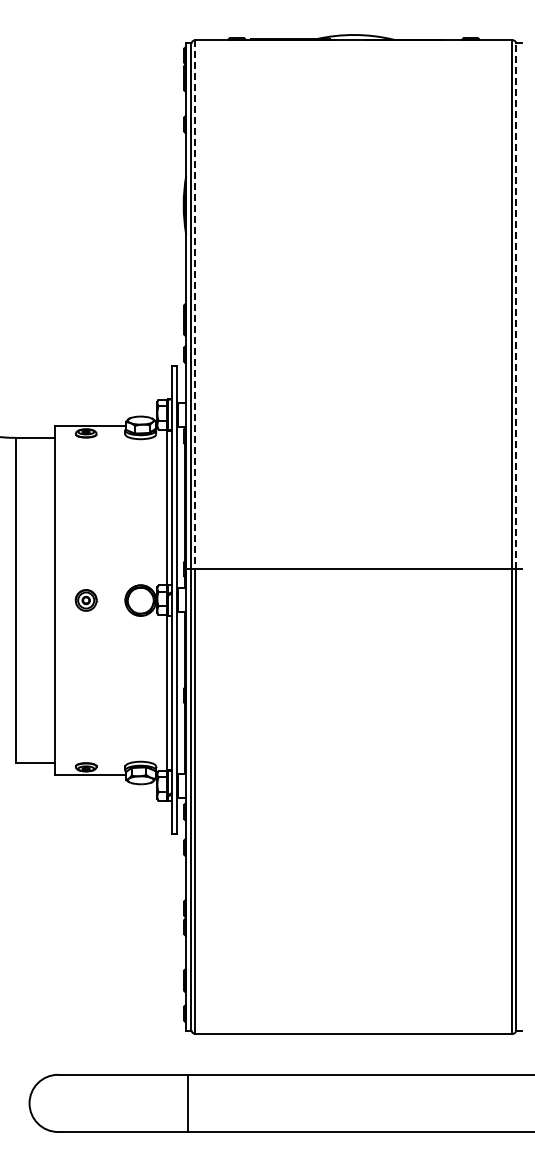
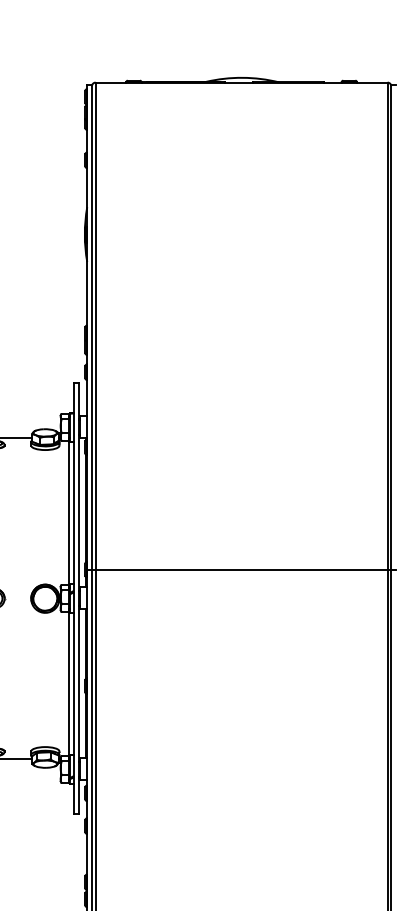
line: (195, 305) -> (95, 326), dashed -> solid
line: (516, 305) -> (391, 326), dashed -> solid

